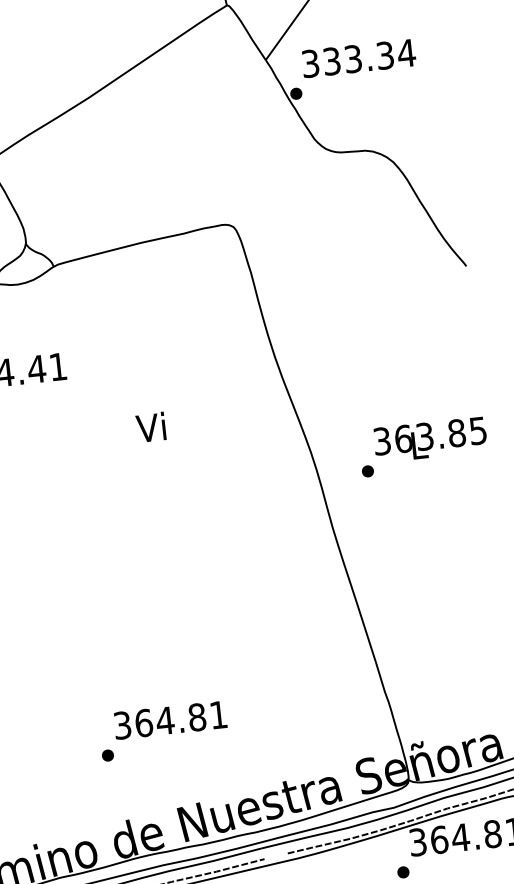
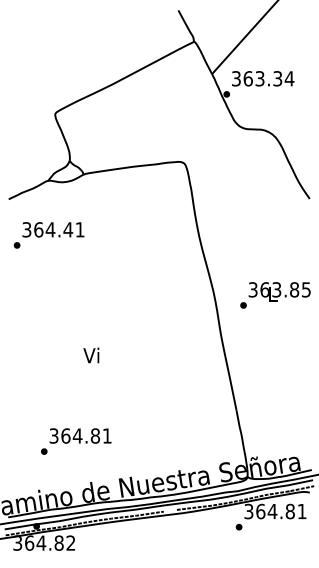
text: (330, 61) -> (247, 78), 333.34 -> 363.34
text: (151, 427) -> (91, 355), moved
text: (164, 730) -> (76, 441), moved

